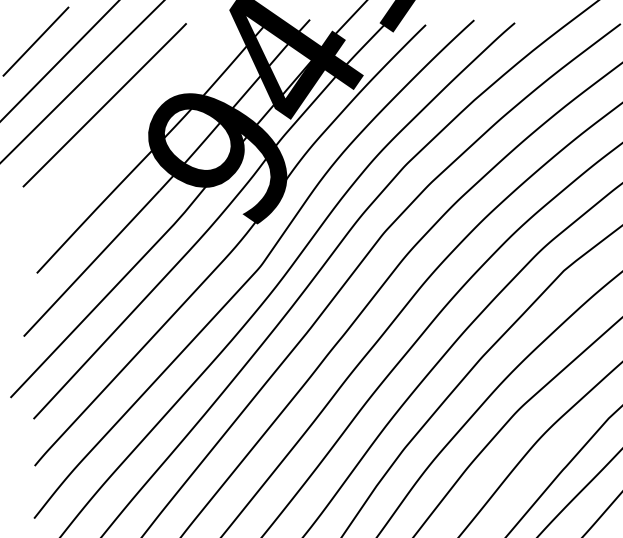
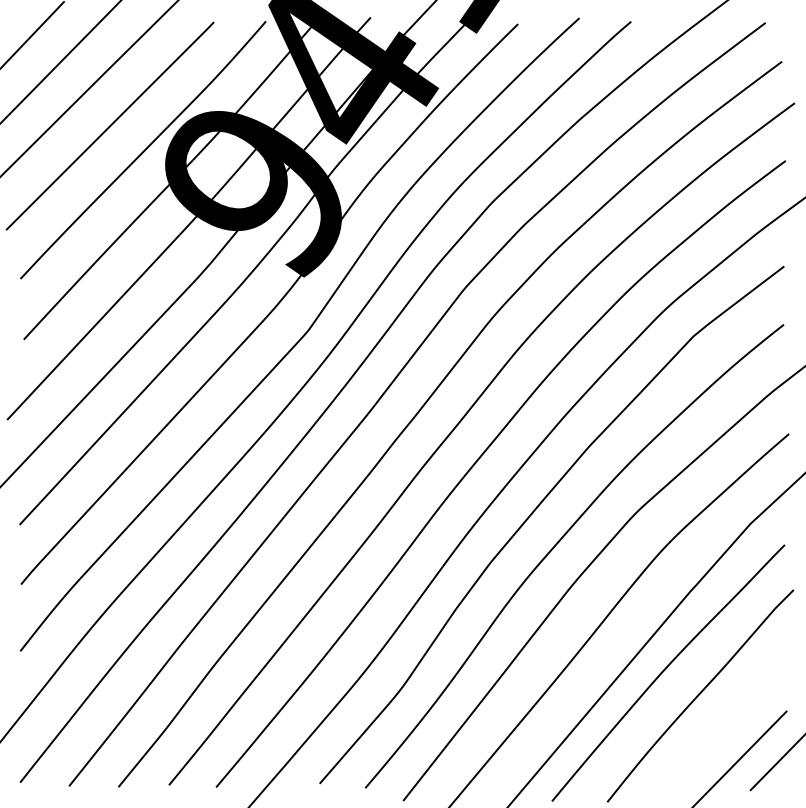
curve: (131, 124) -> (143, 150), added

